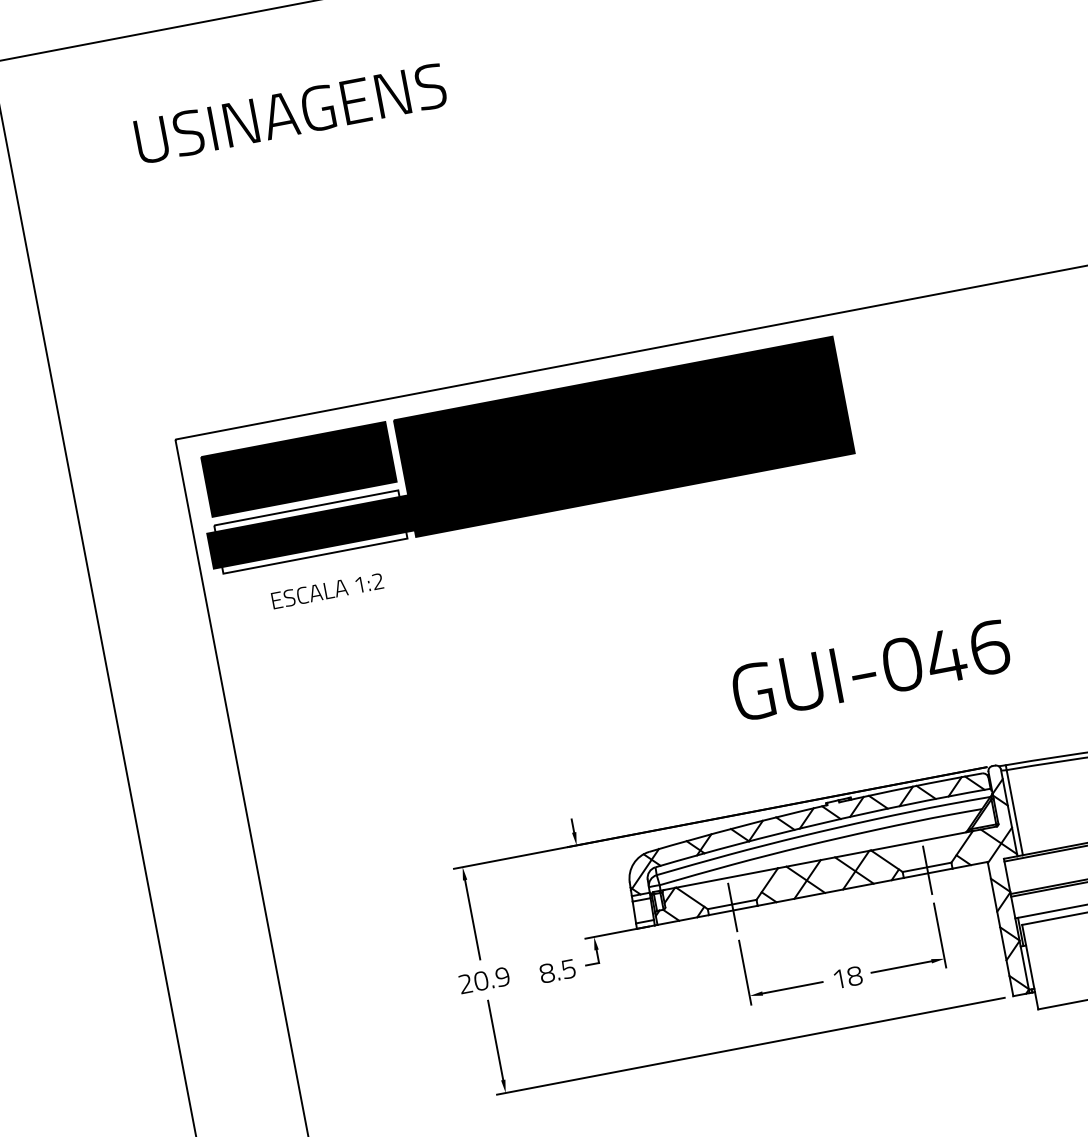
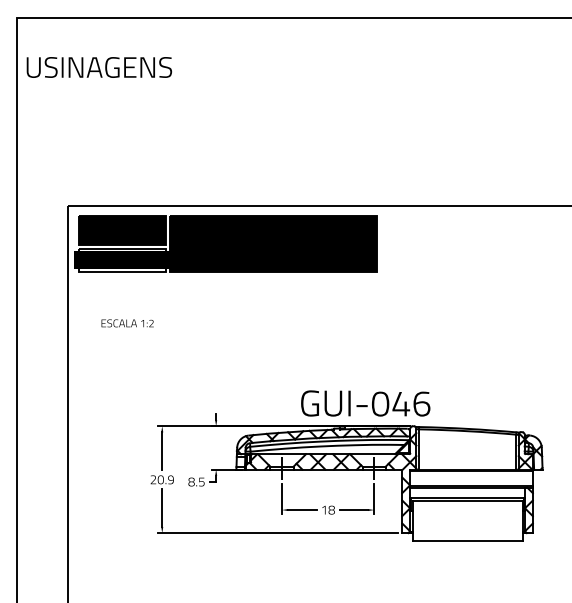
text: (290, 113) -> (99, 67), moved
text: (327, 591) -> (127, 323), moved
text: (870, 669) -> (365, 403), moved

